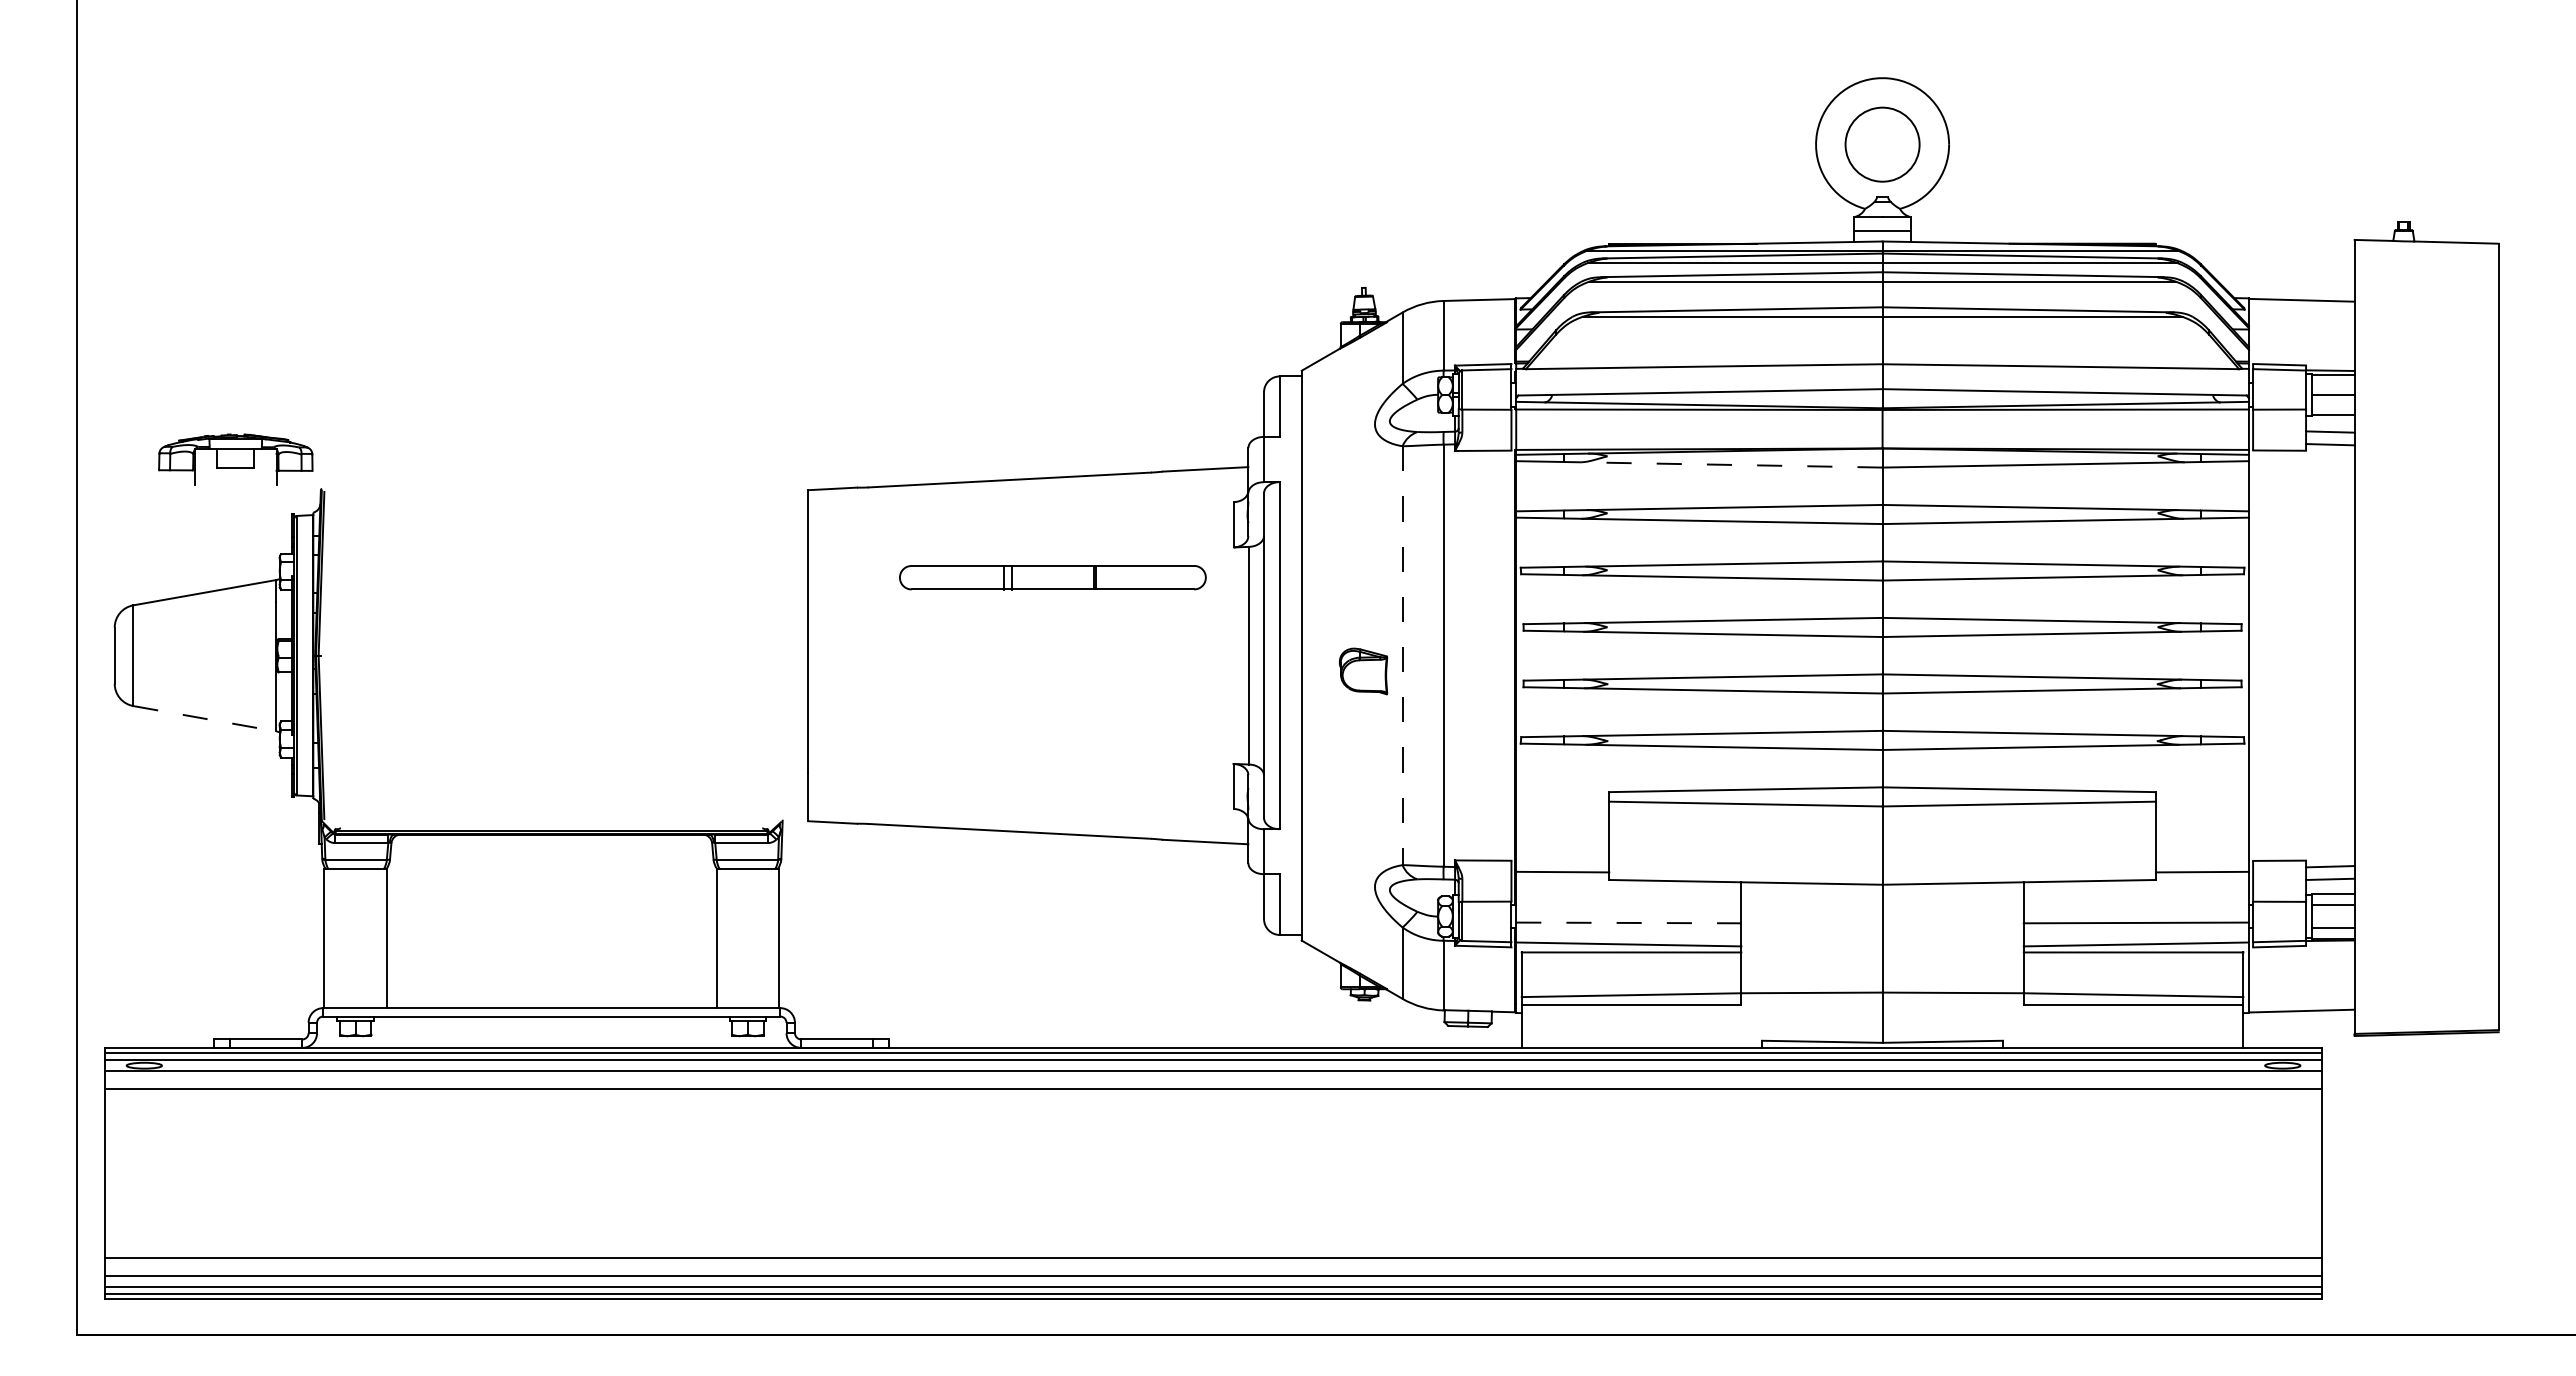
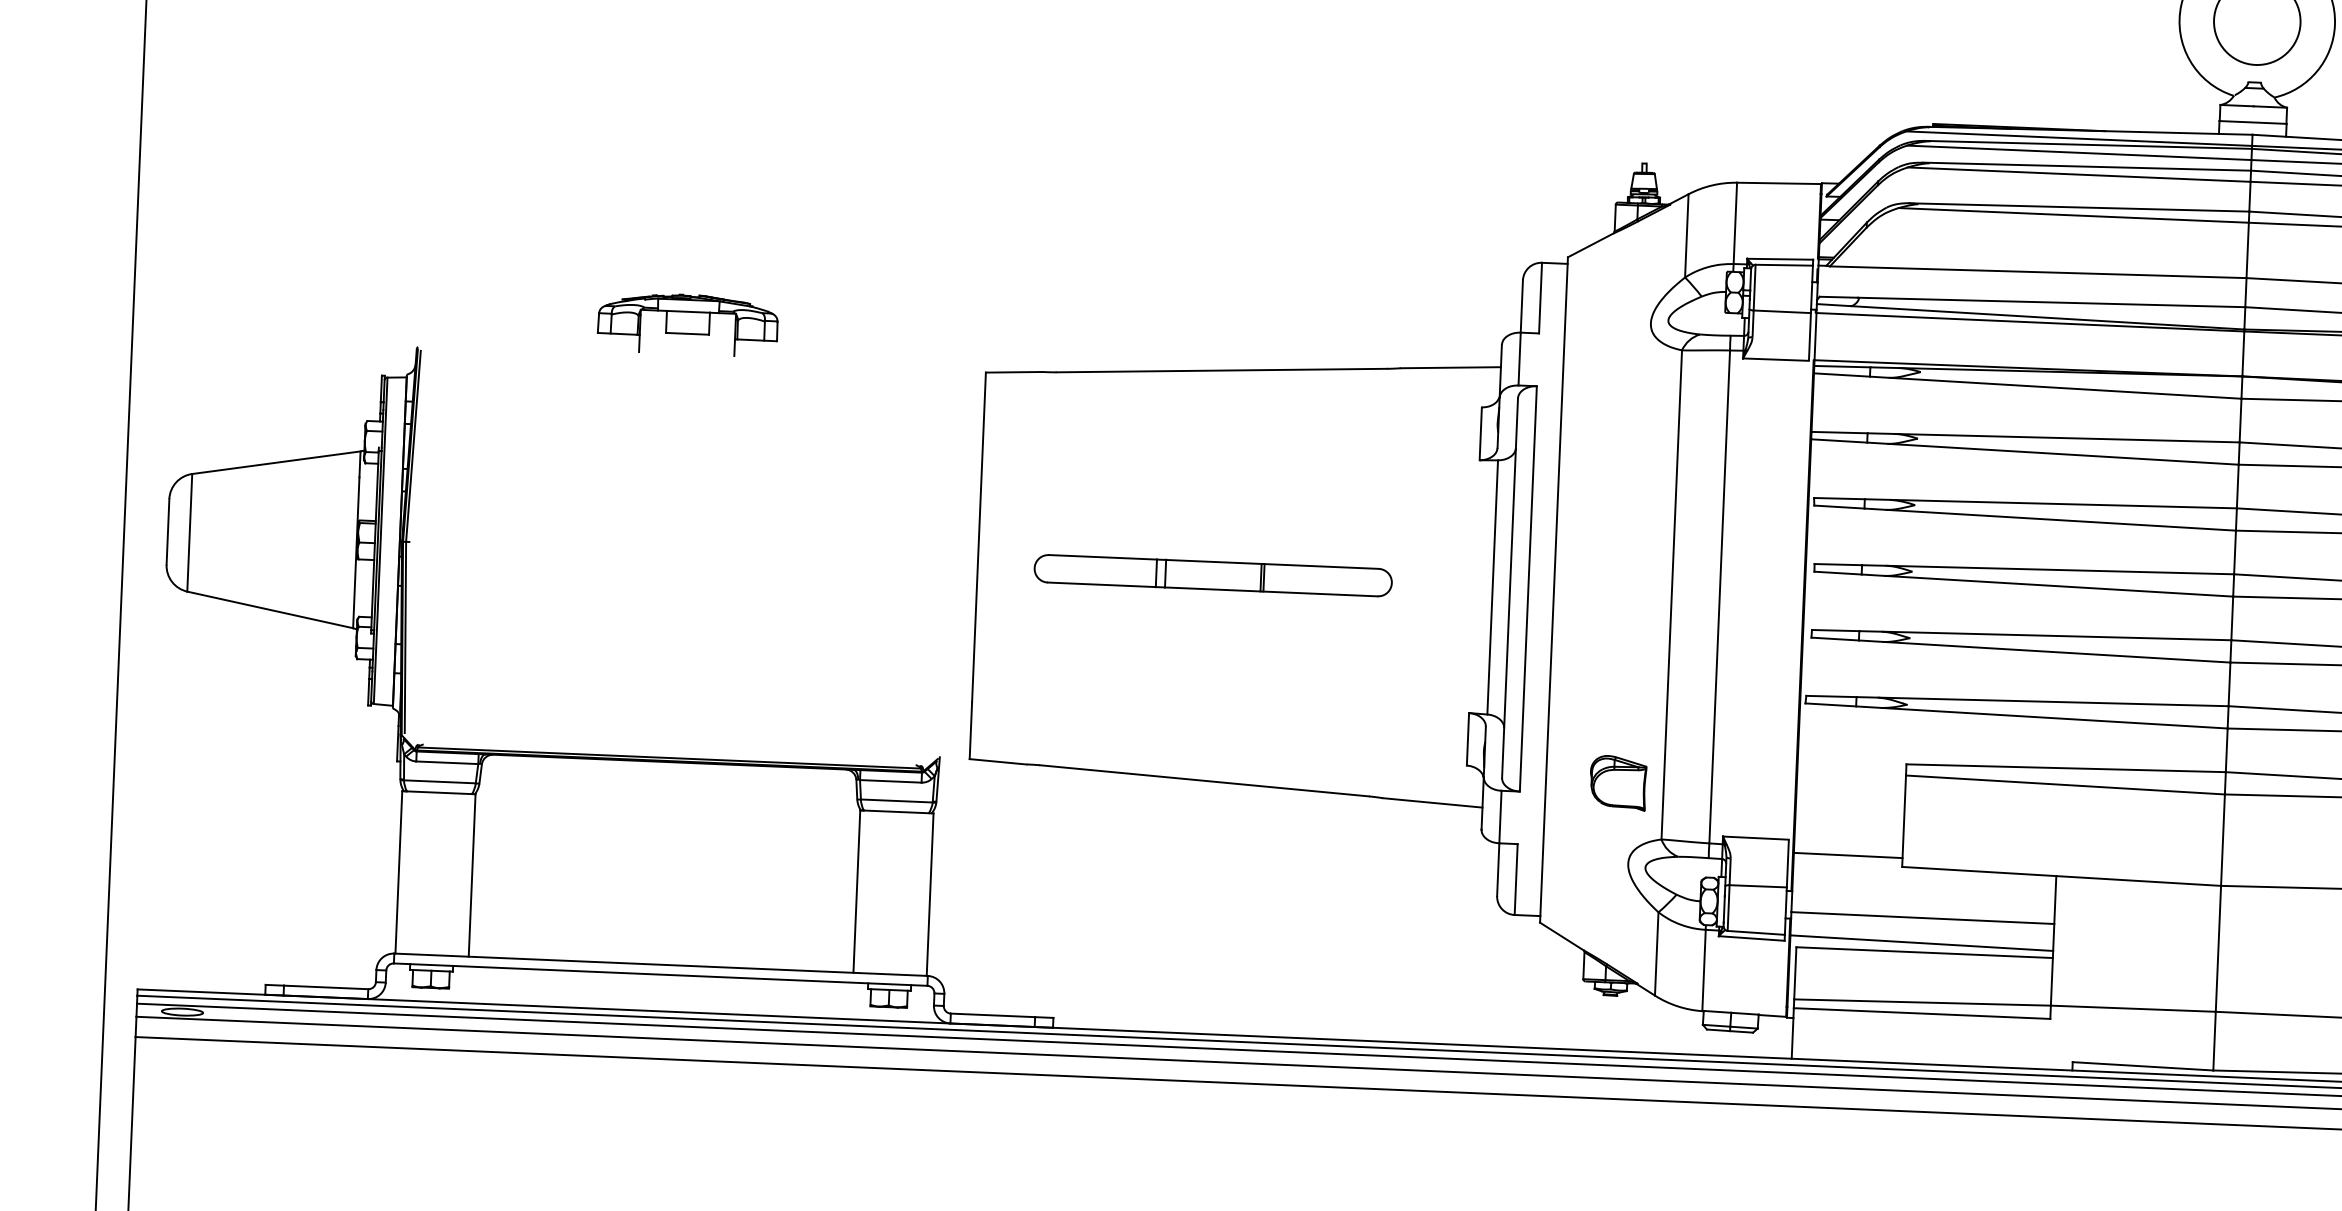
part: (235, 459) -> (687, 324), moved
line: (1731, 464) -> (2065, 387), dashed -> solid
part: (1052, 577) -> (1212, 575), moved
line: (1402, 656) -> (1671, 595), dashed -> solid
part: (1363, 671) -> (1618, 783), moved
line: (204, 718) -> (269, 609), dashed -> solid
line: (1628, 922) -> (1922, 917), dashed -> solid

